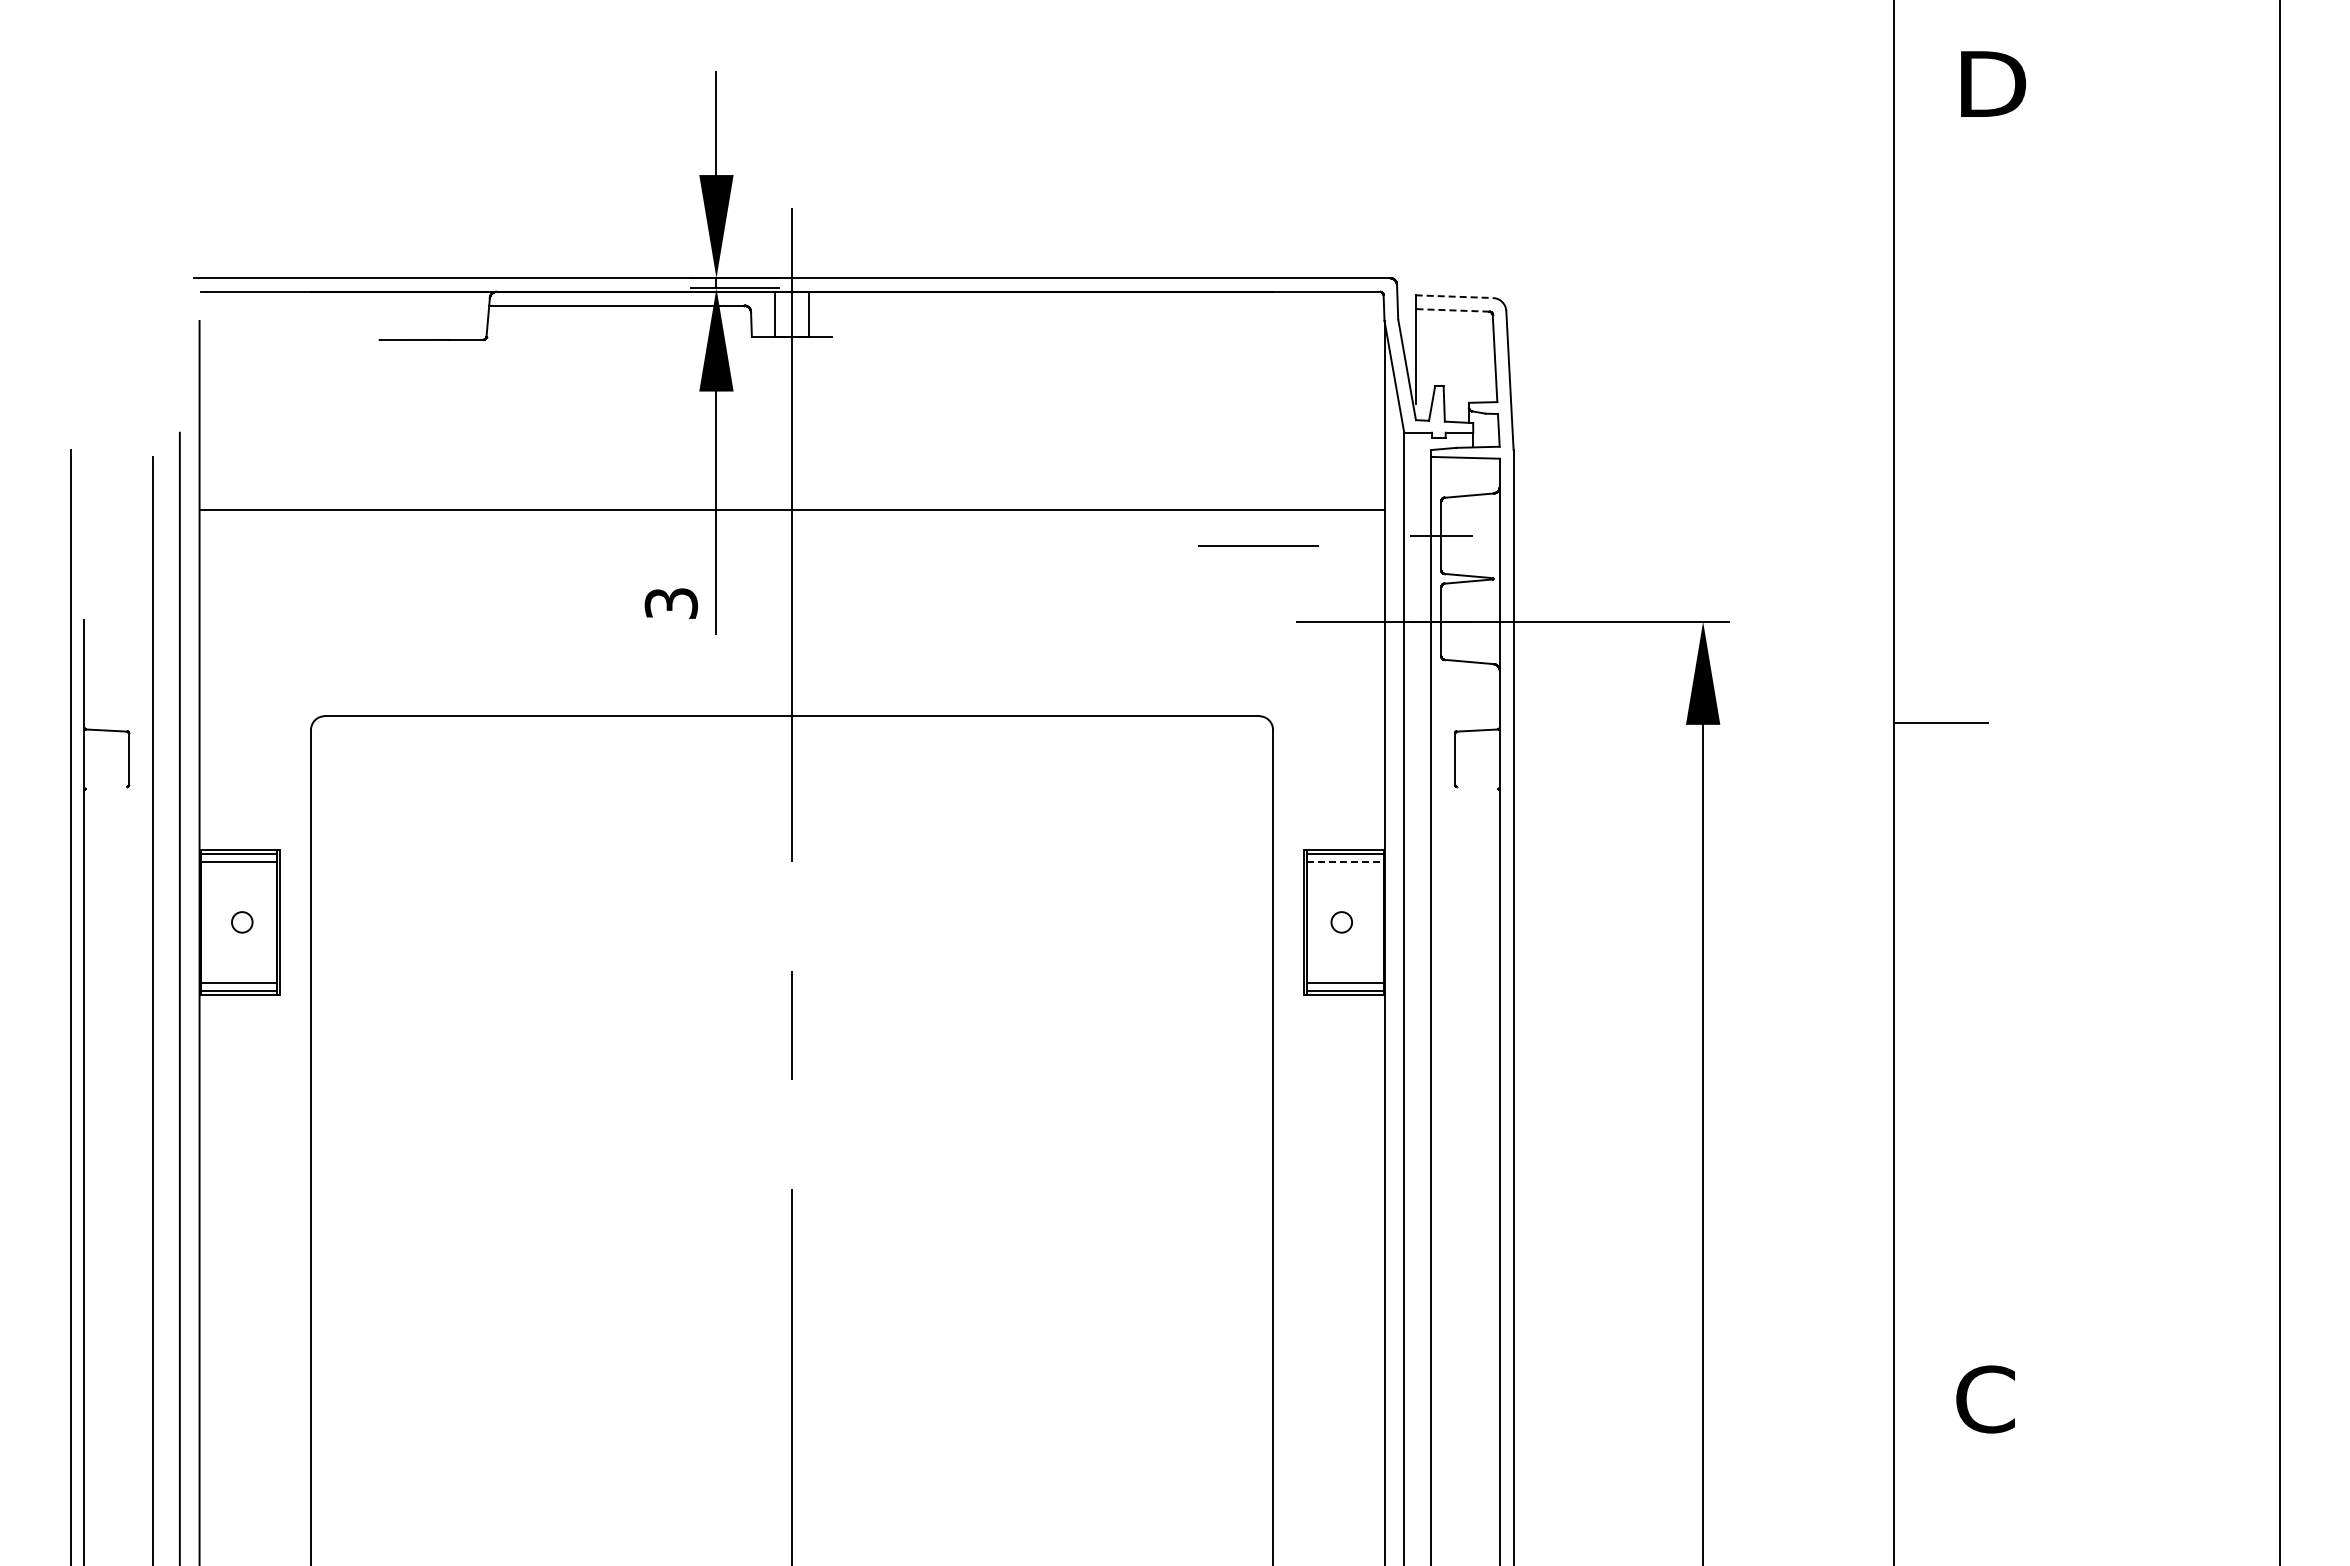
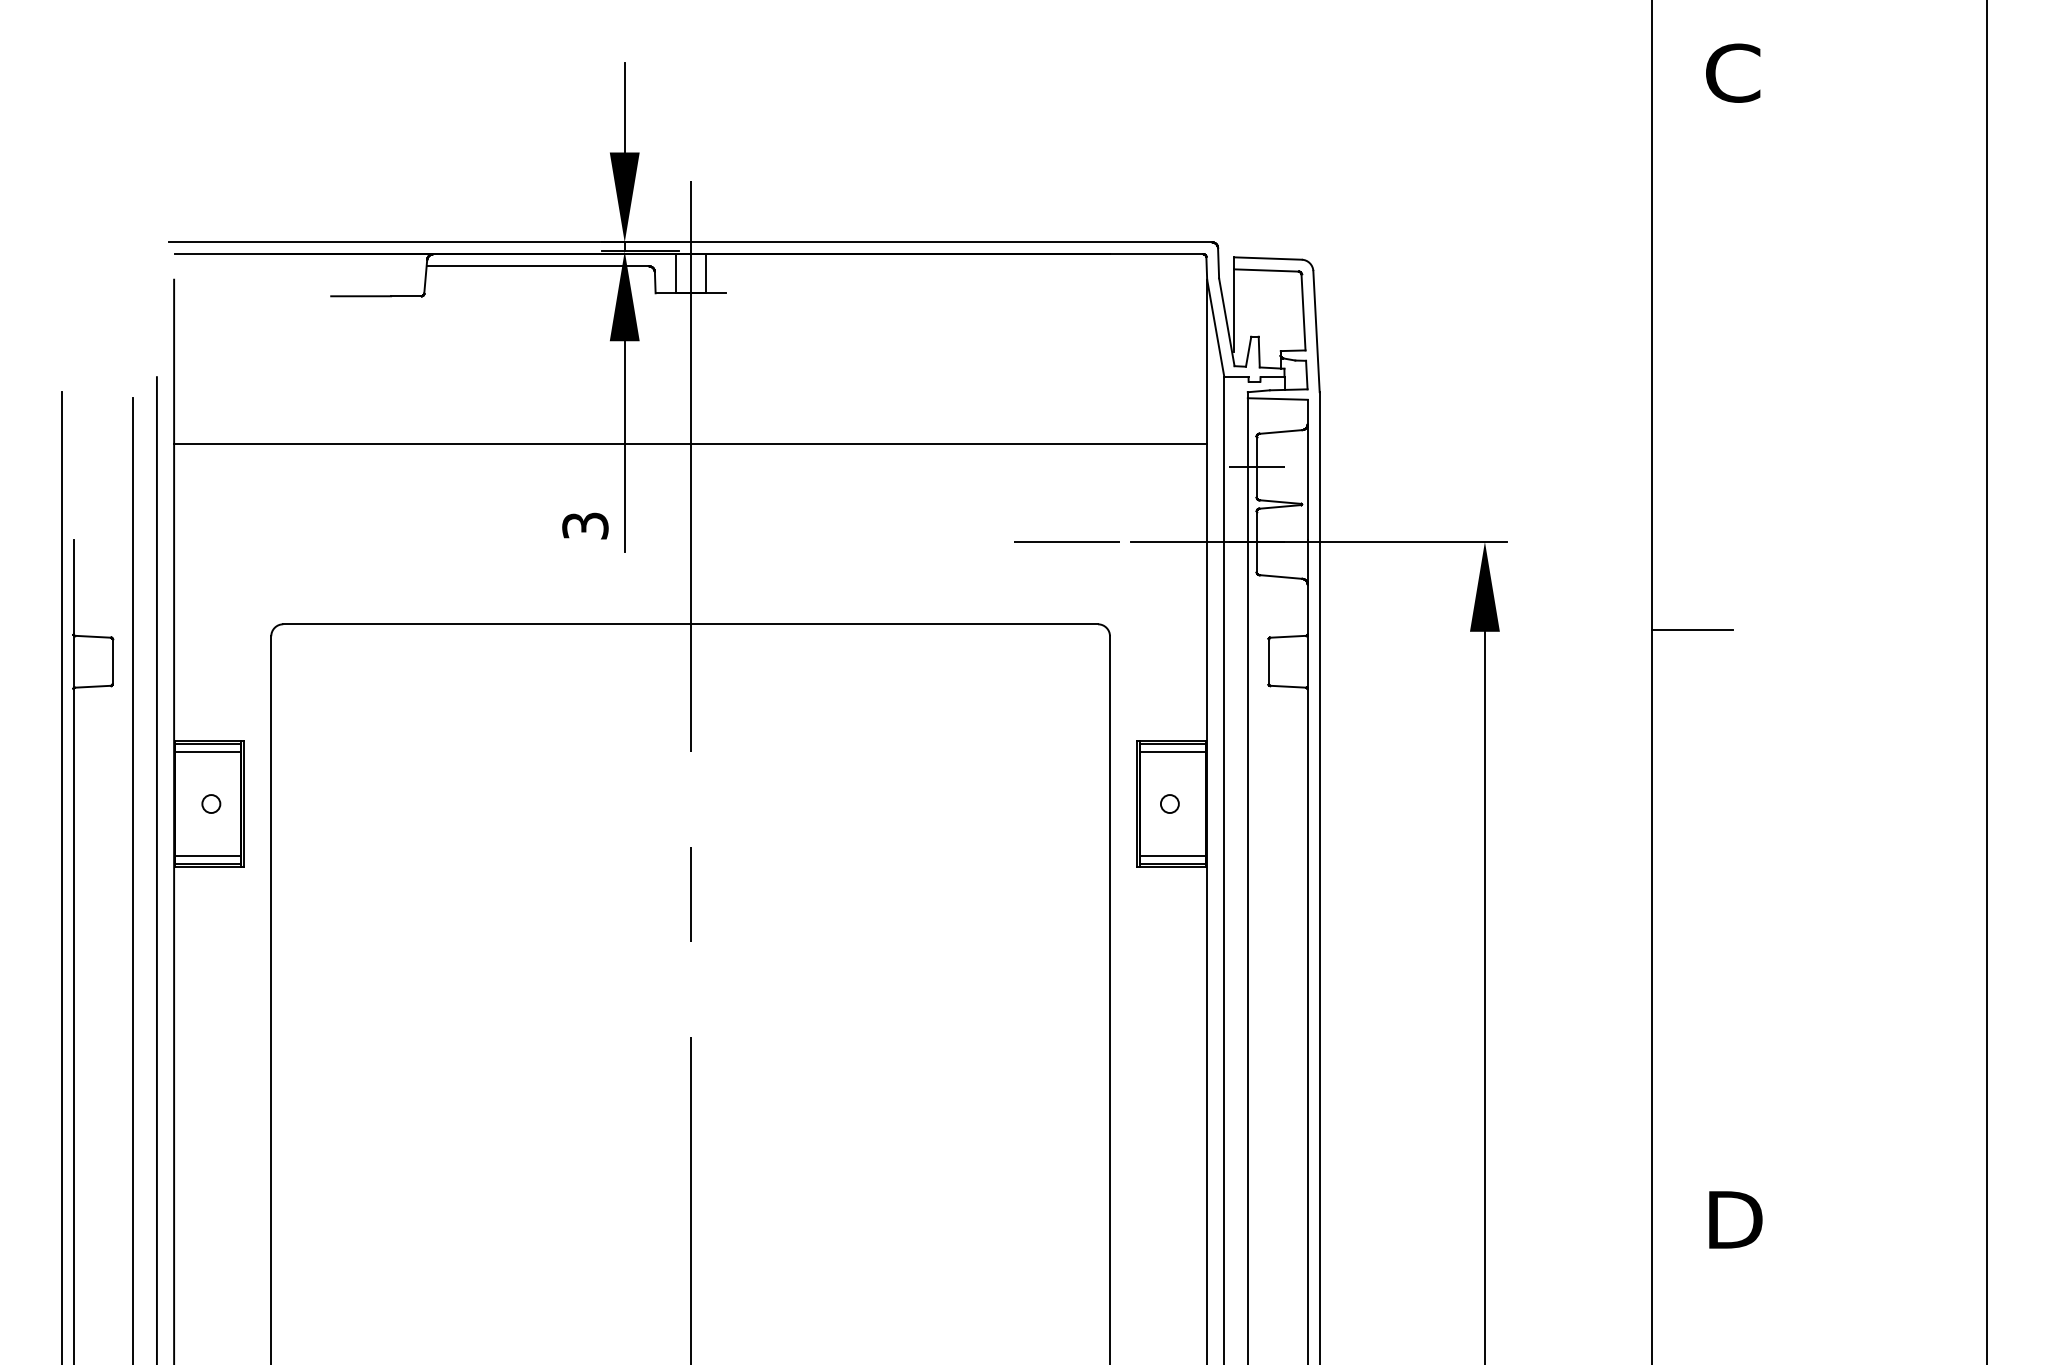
text: (1991, 84) -> (1736, 73), D -> C
line: (1454, 296) -> (1268, 258), dashed -> solid
line: (1452, 310) -> (1266, 270), dashed -> solid
line: (1258, 545) -> (1066, 541), moved
line: (106, 787) -> (92, 686), added
line: (1477, 787) -> (1288, 686), added
line: (1345, 862) -> (1173, 751), dashed -> solid
text: (1988, 1399) -> (1733, 1219), C -> D

